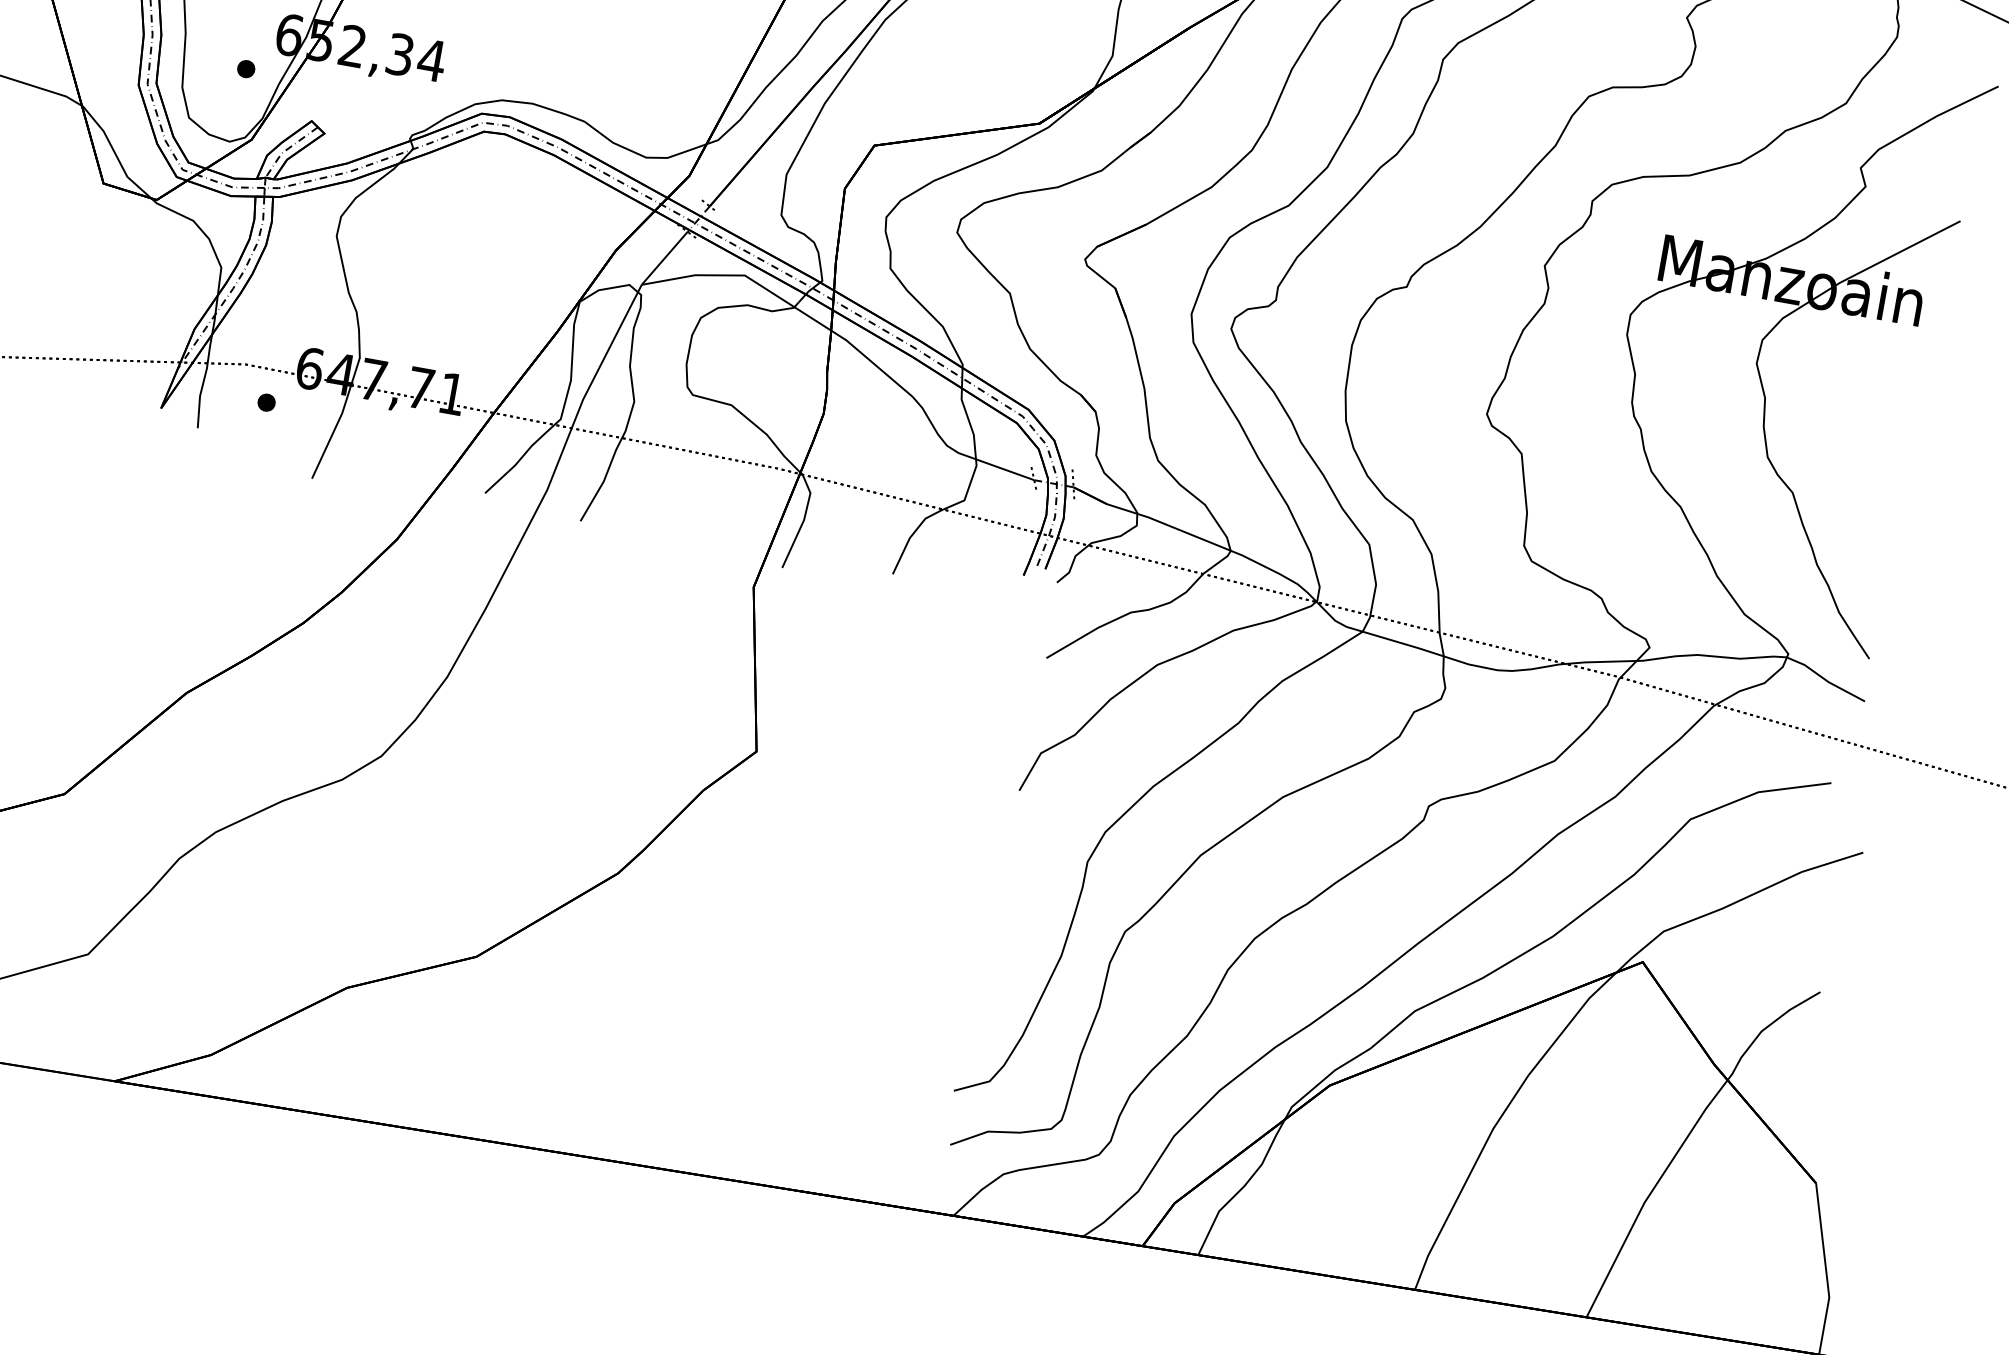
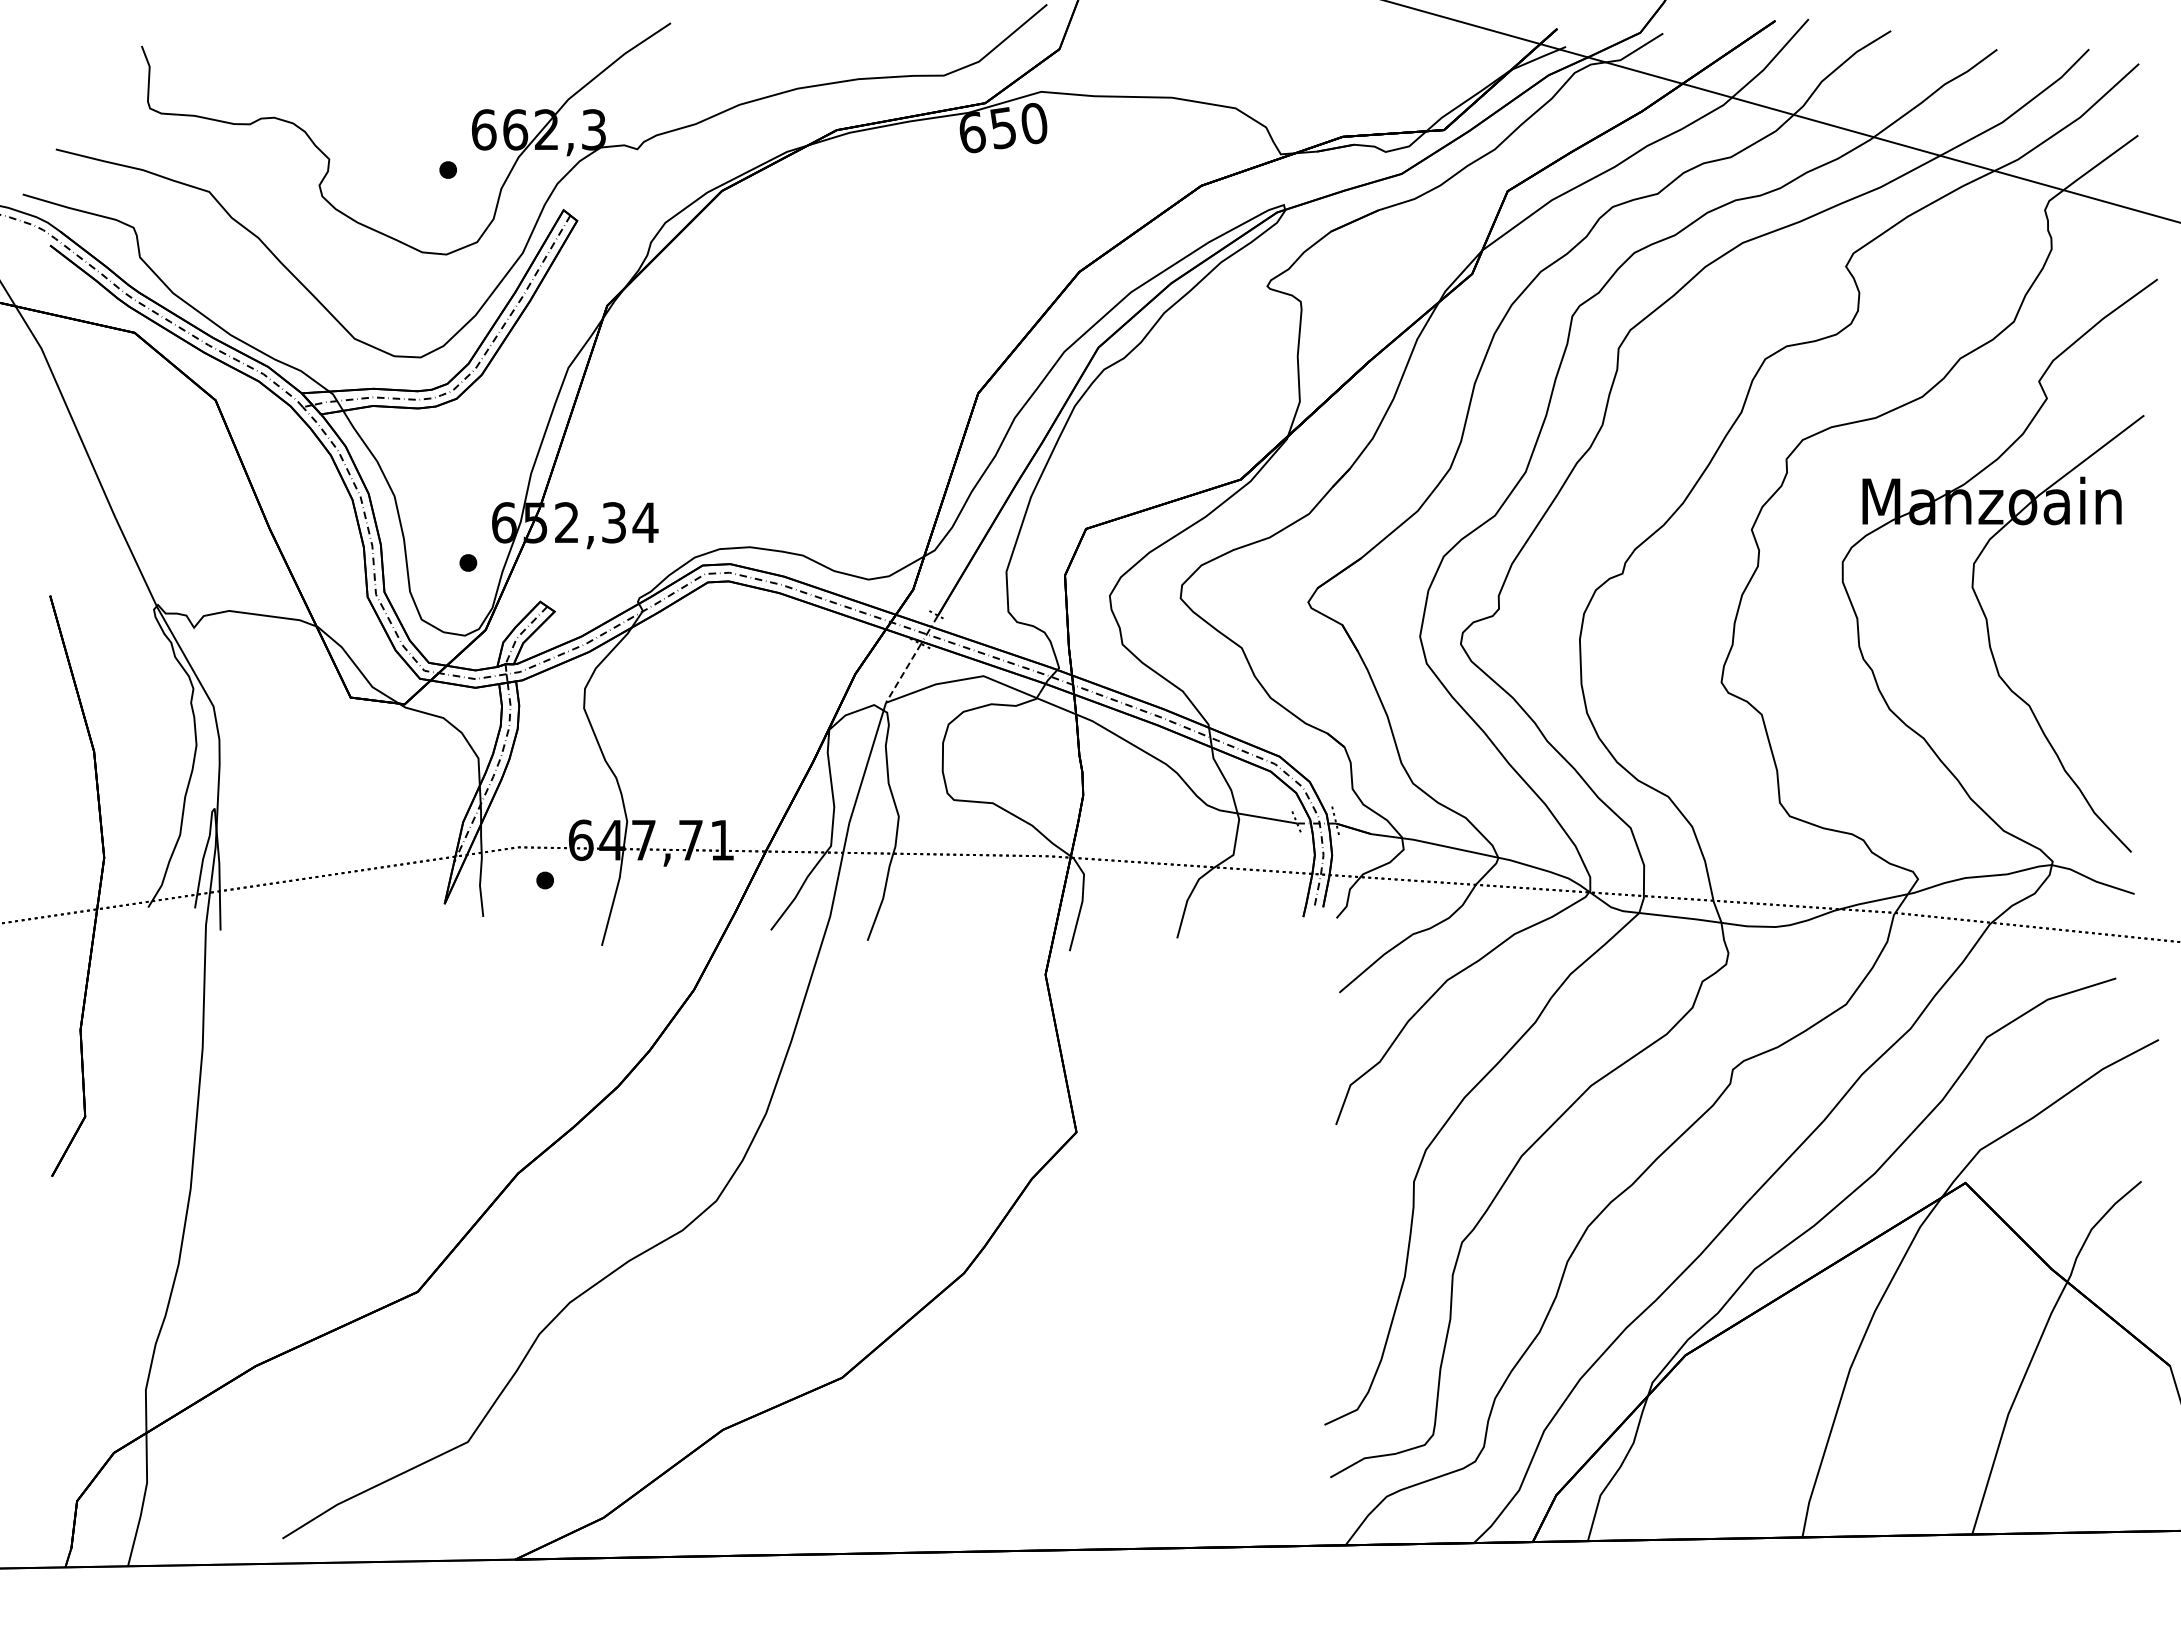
line: (664, 258) -> (903, 673), solid -> dashed

